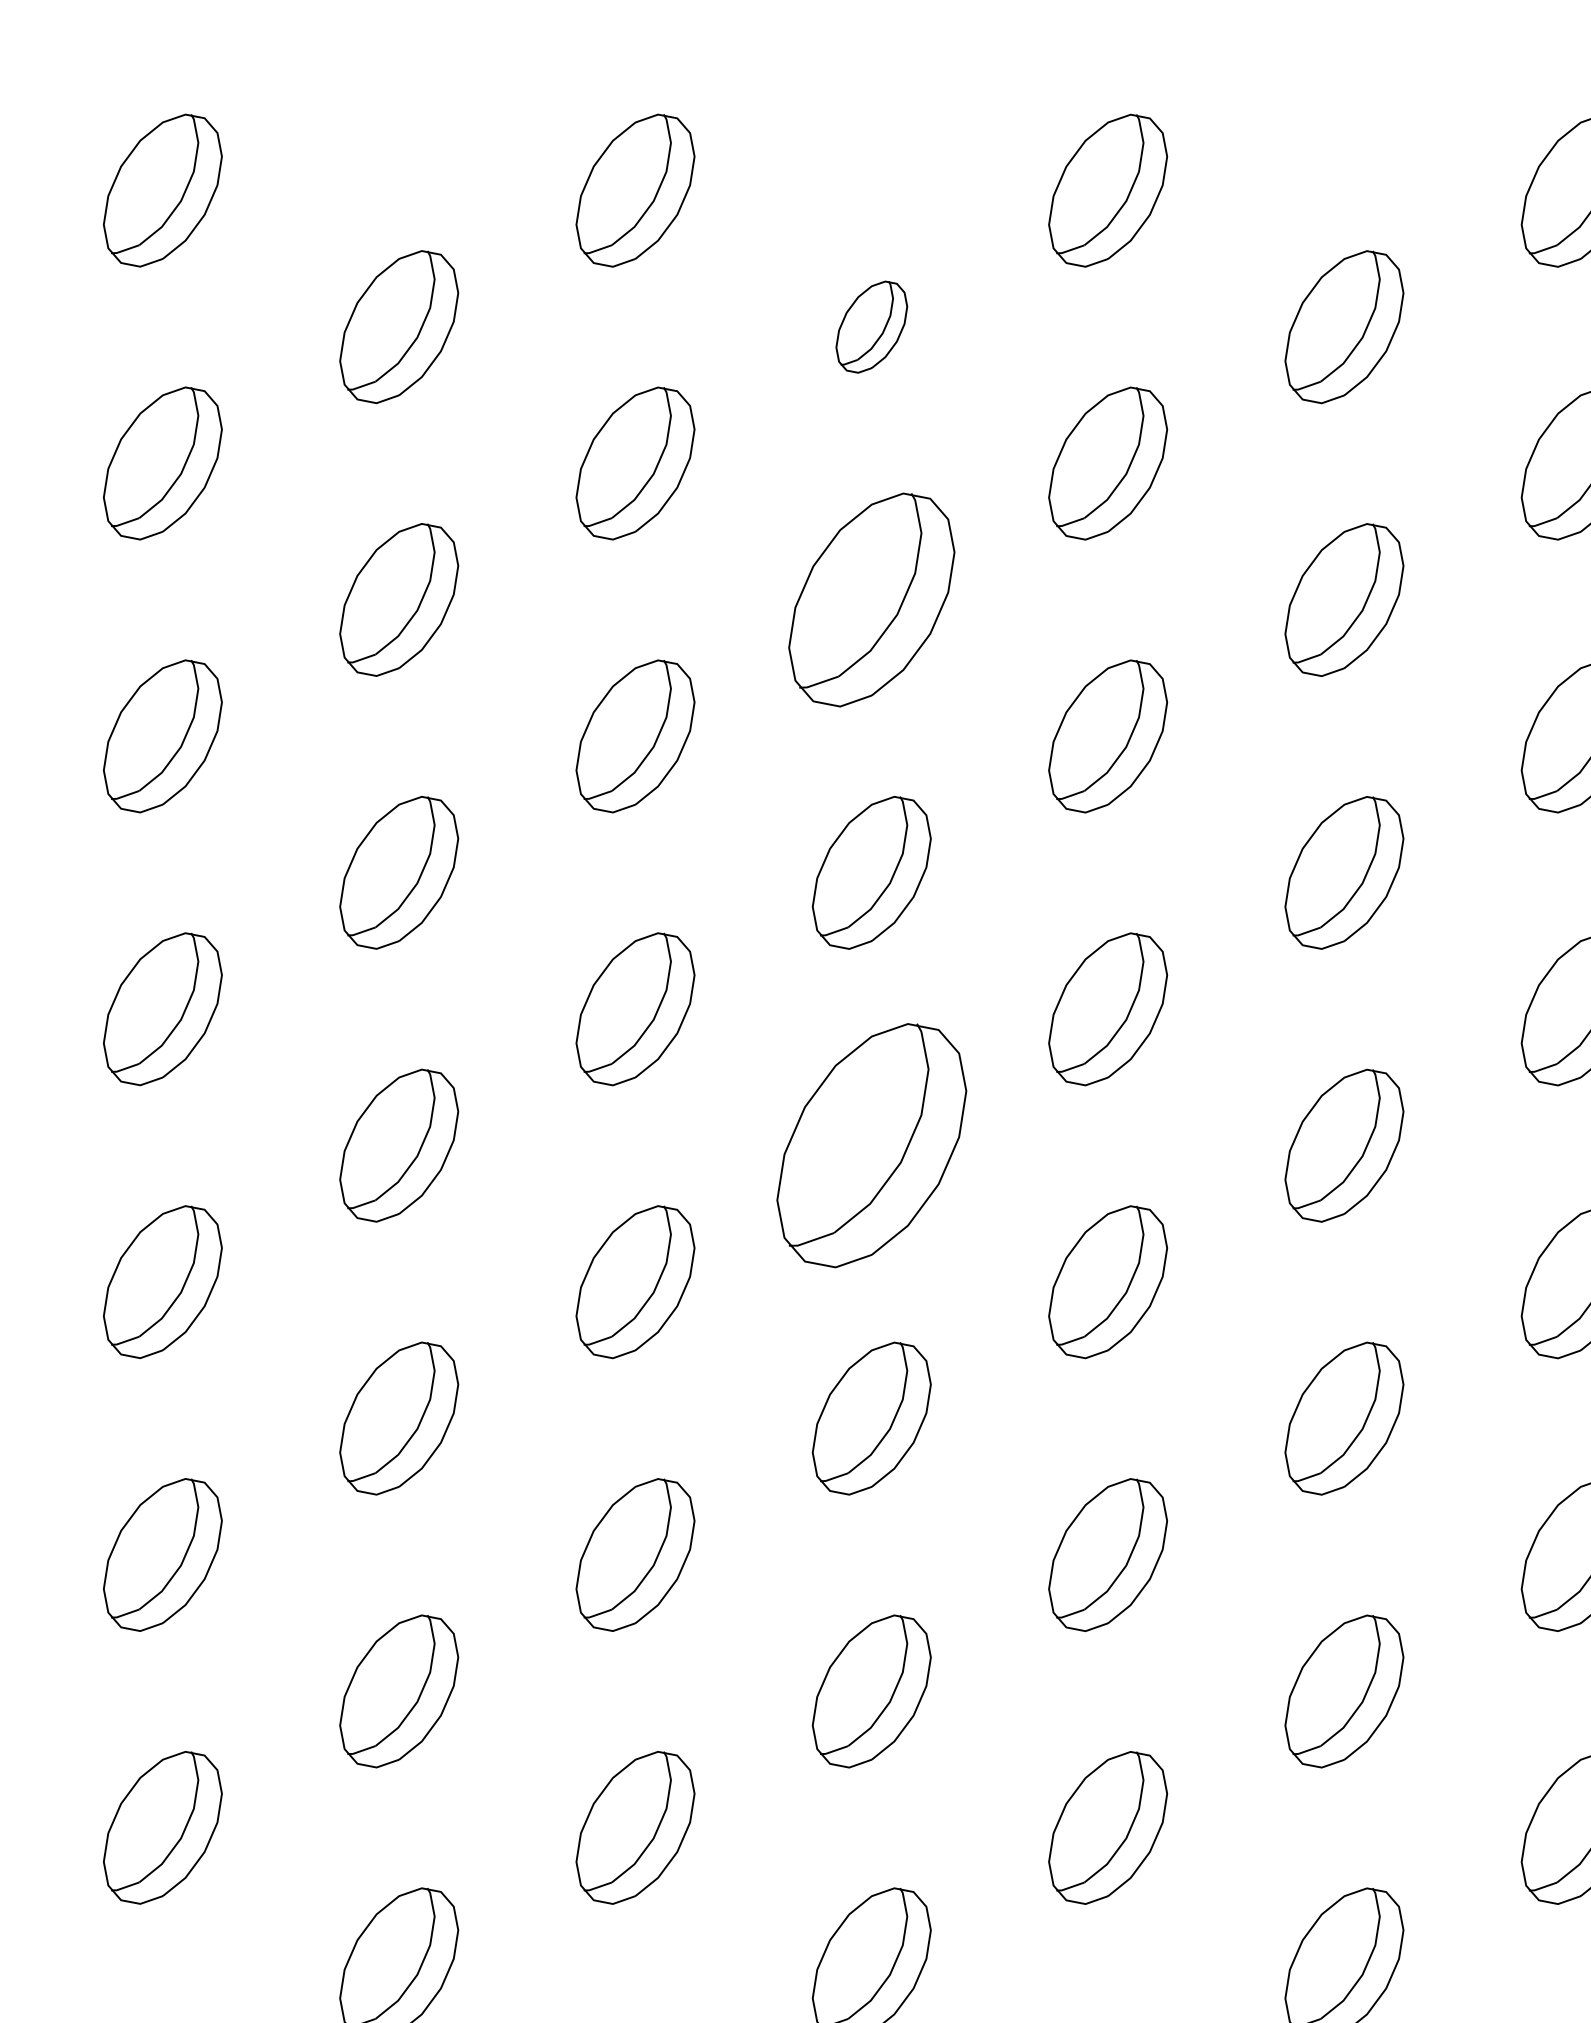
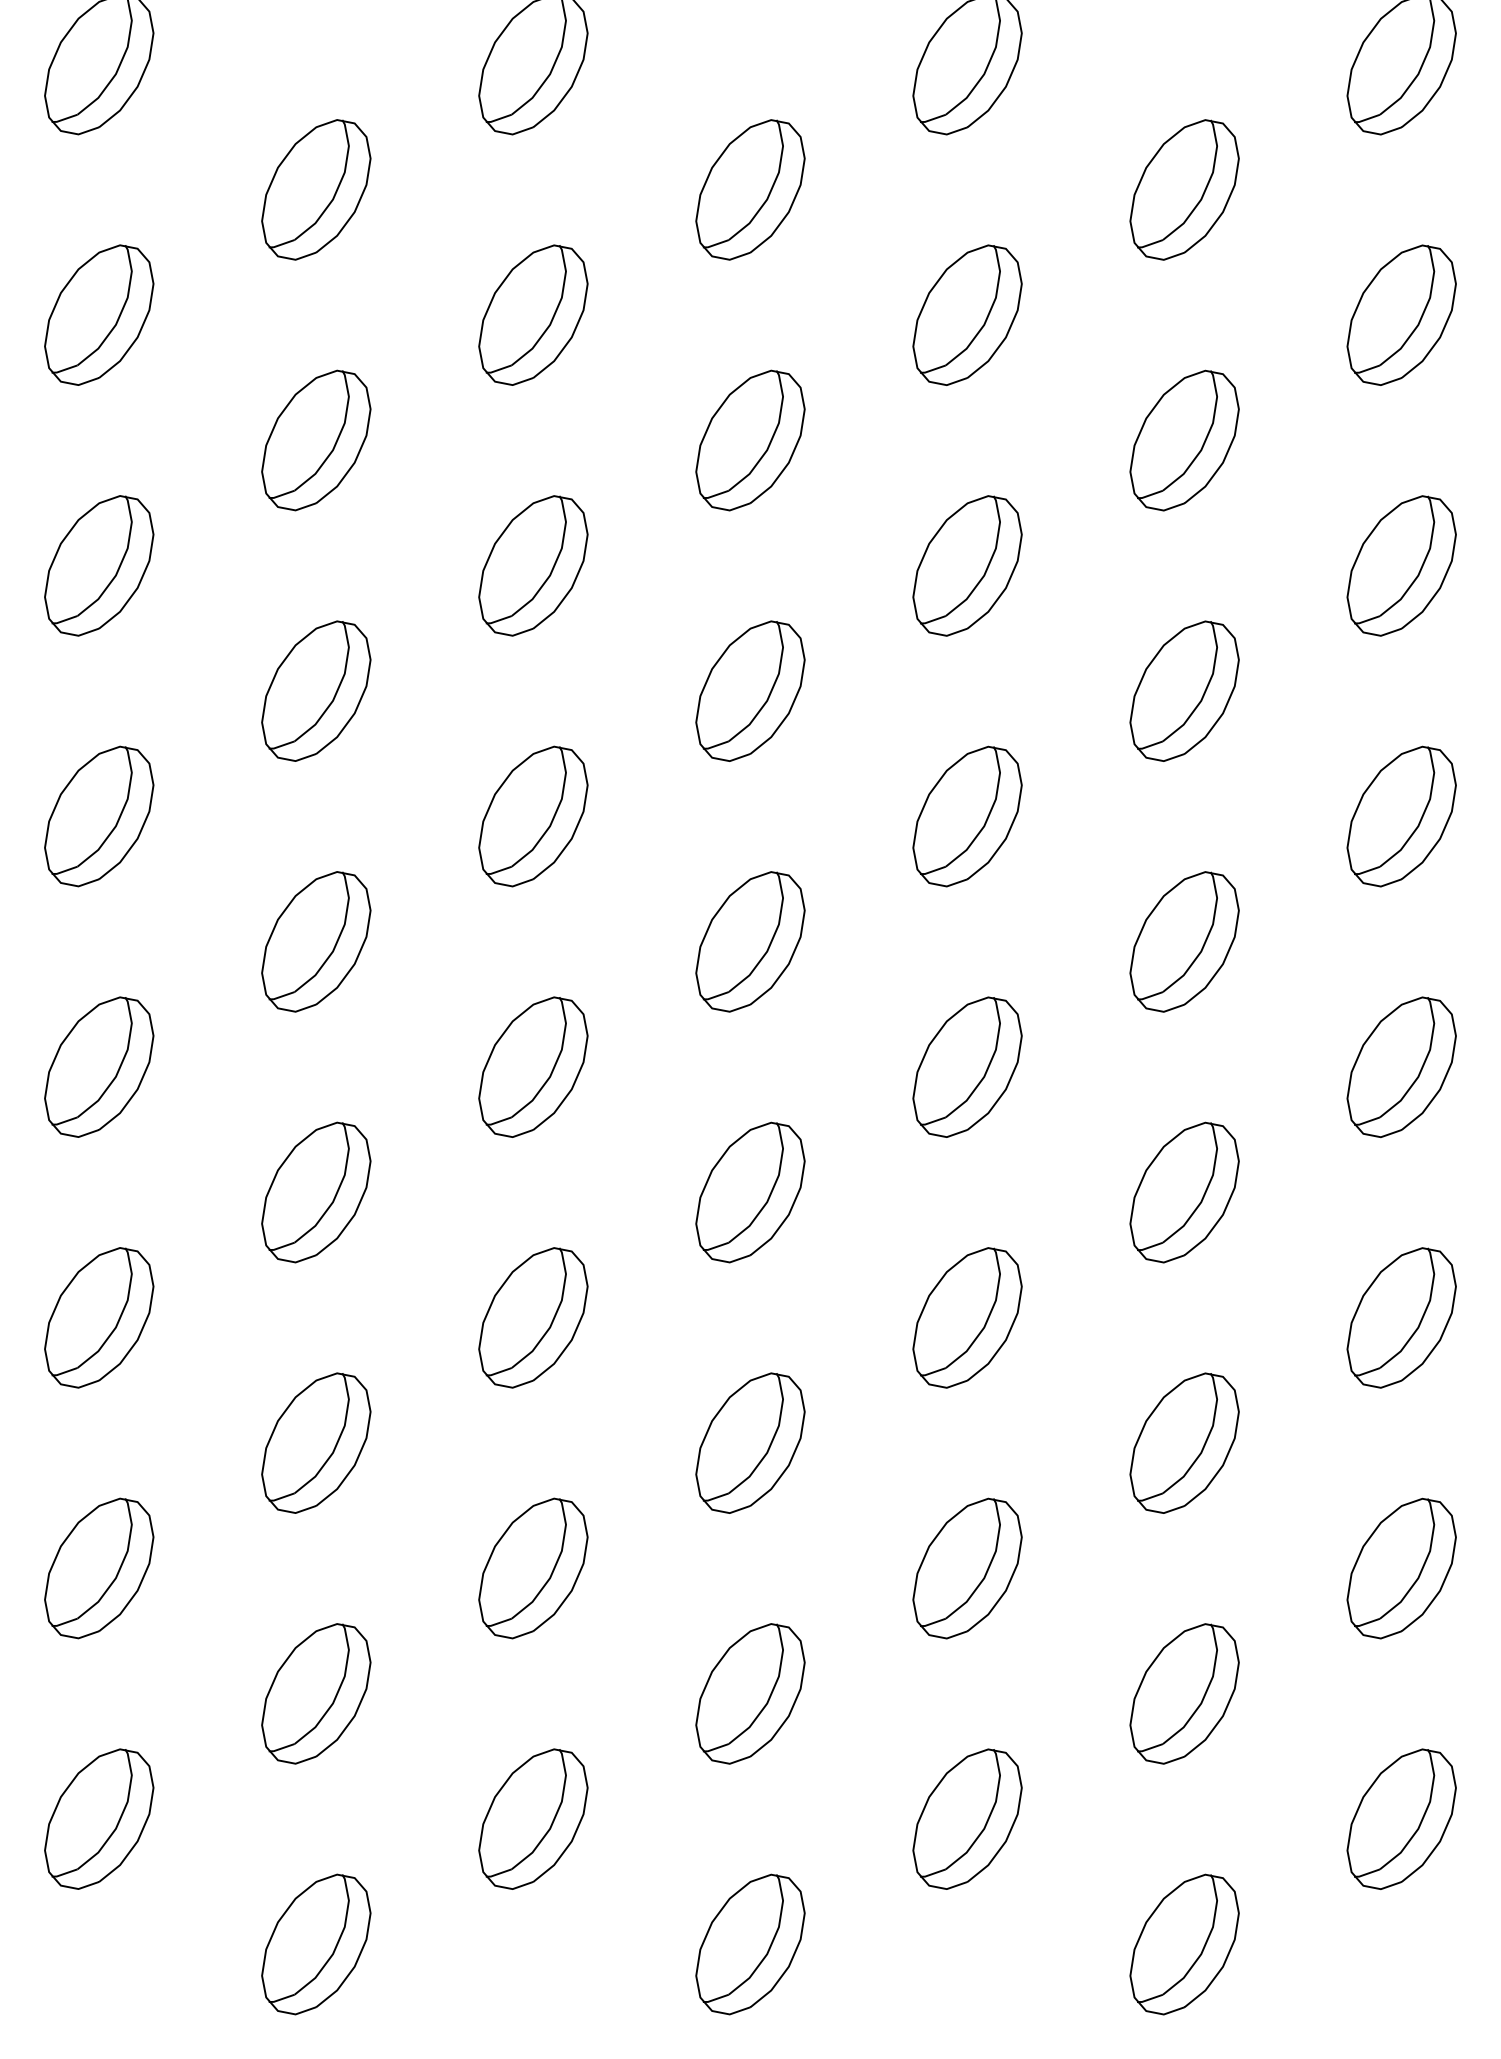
part: (871, 326) -> (750, 189), size x1.67
part: (871, 599) -> (750, 440), size x0.71
part: (871, 1145) -> (750, 941), size x0.62

